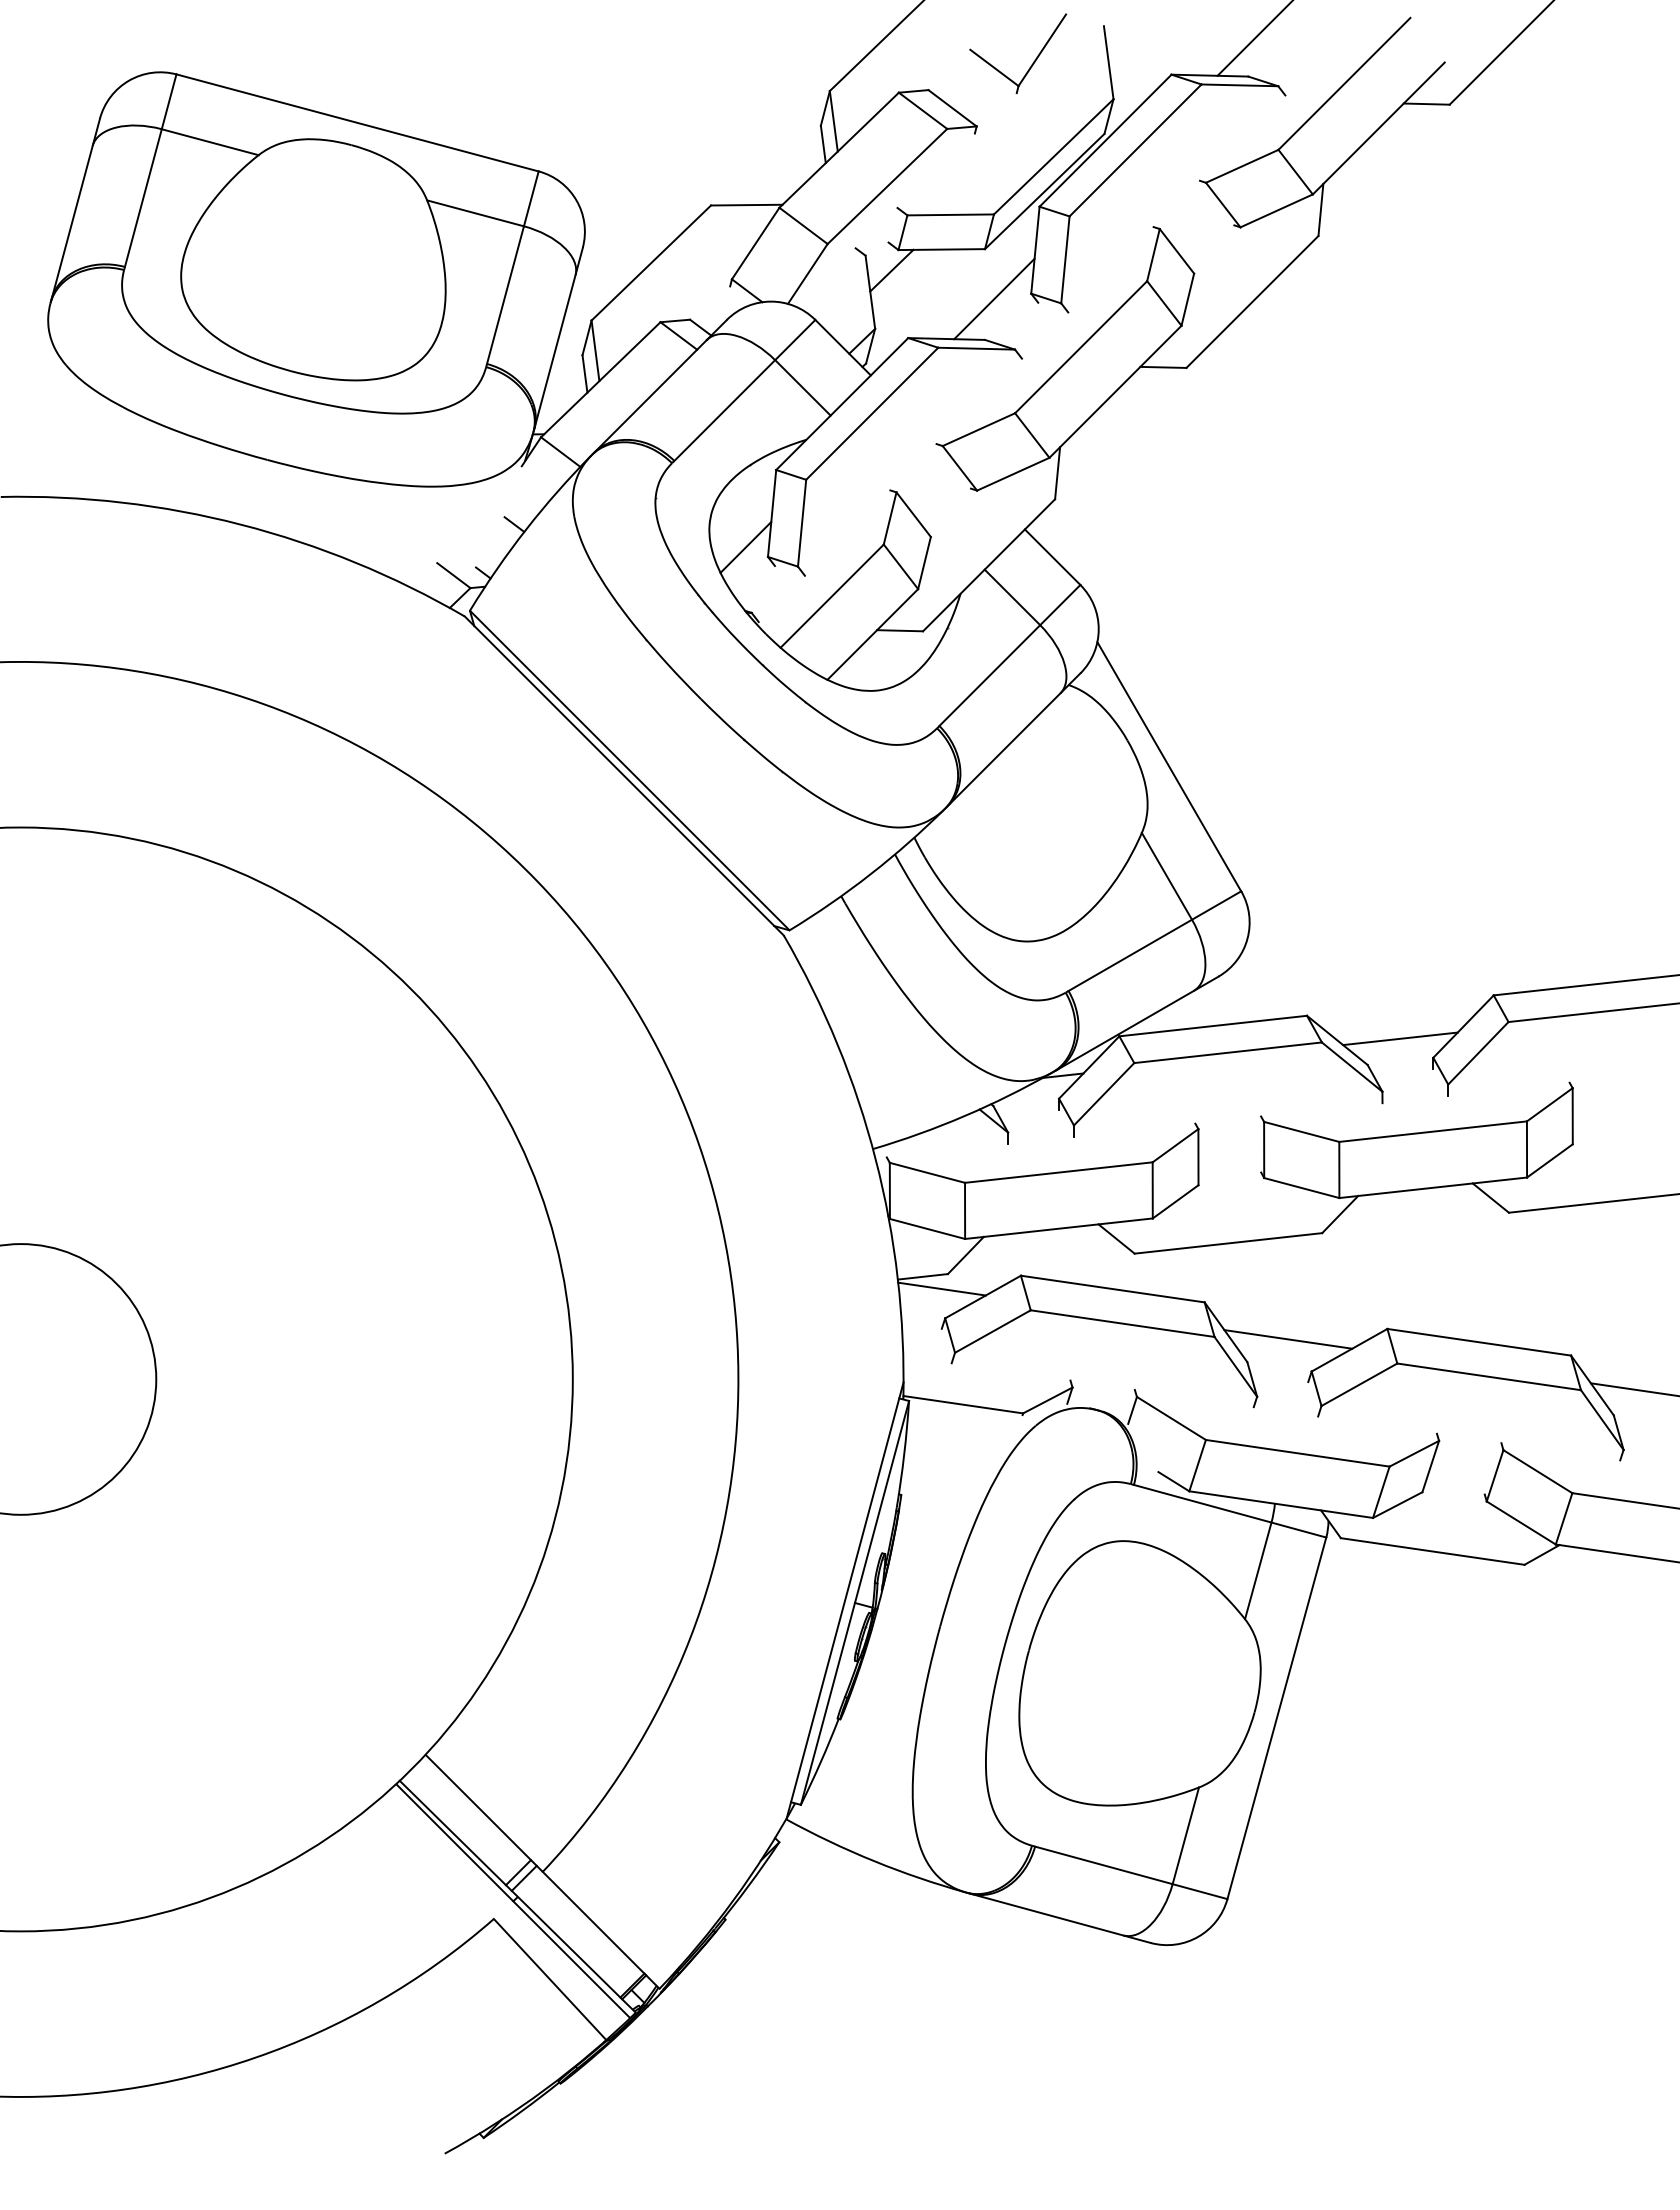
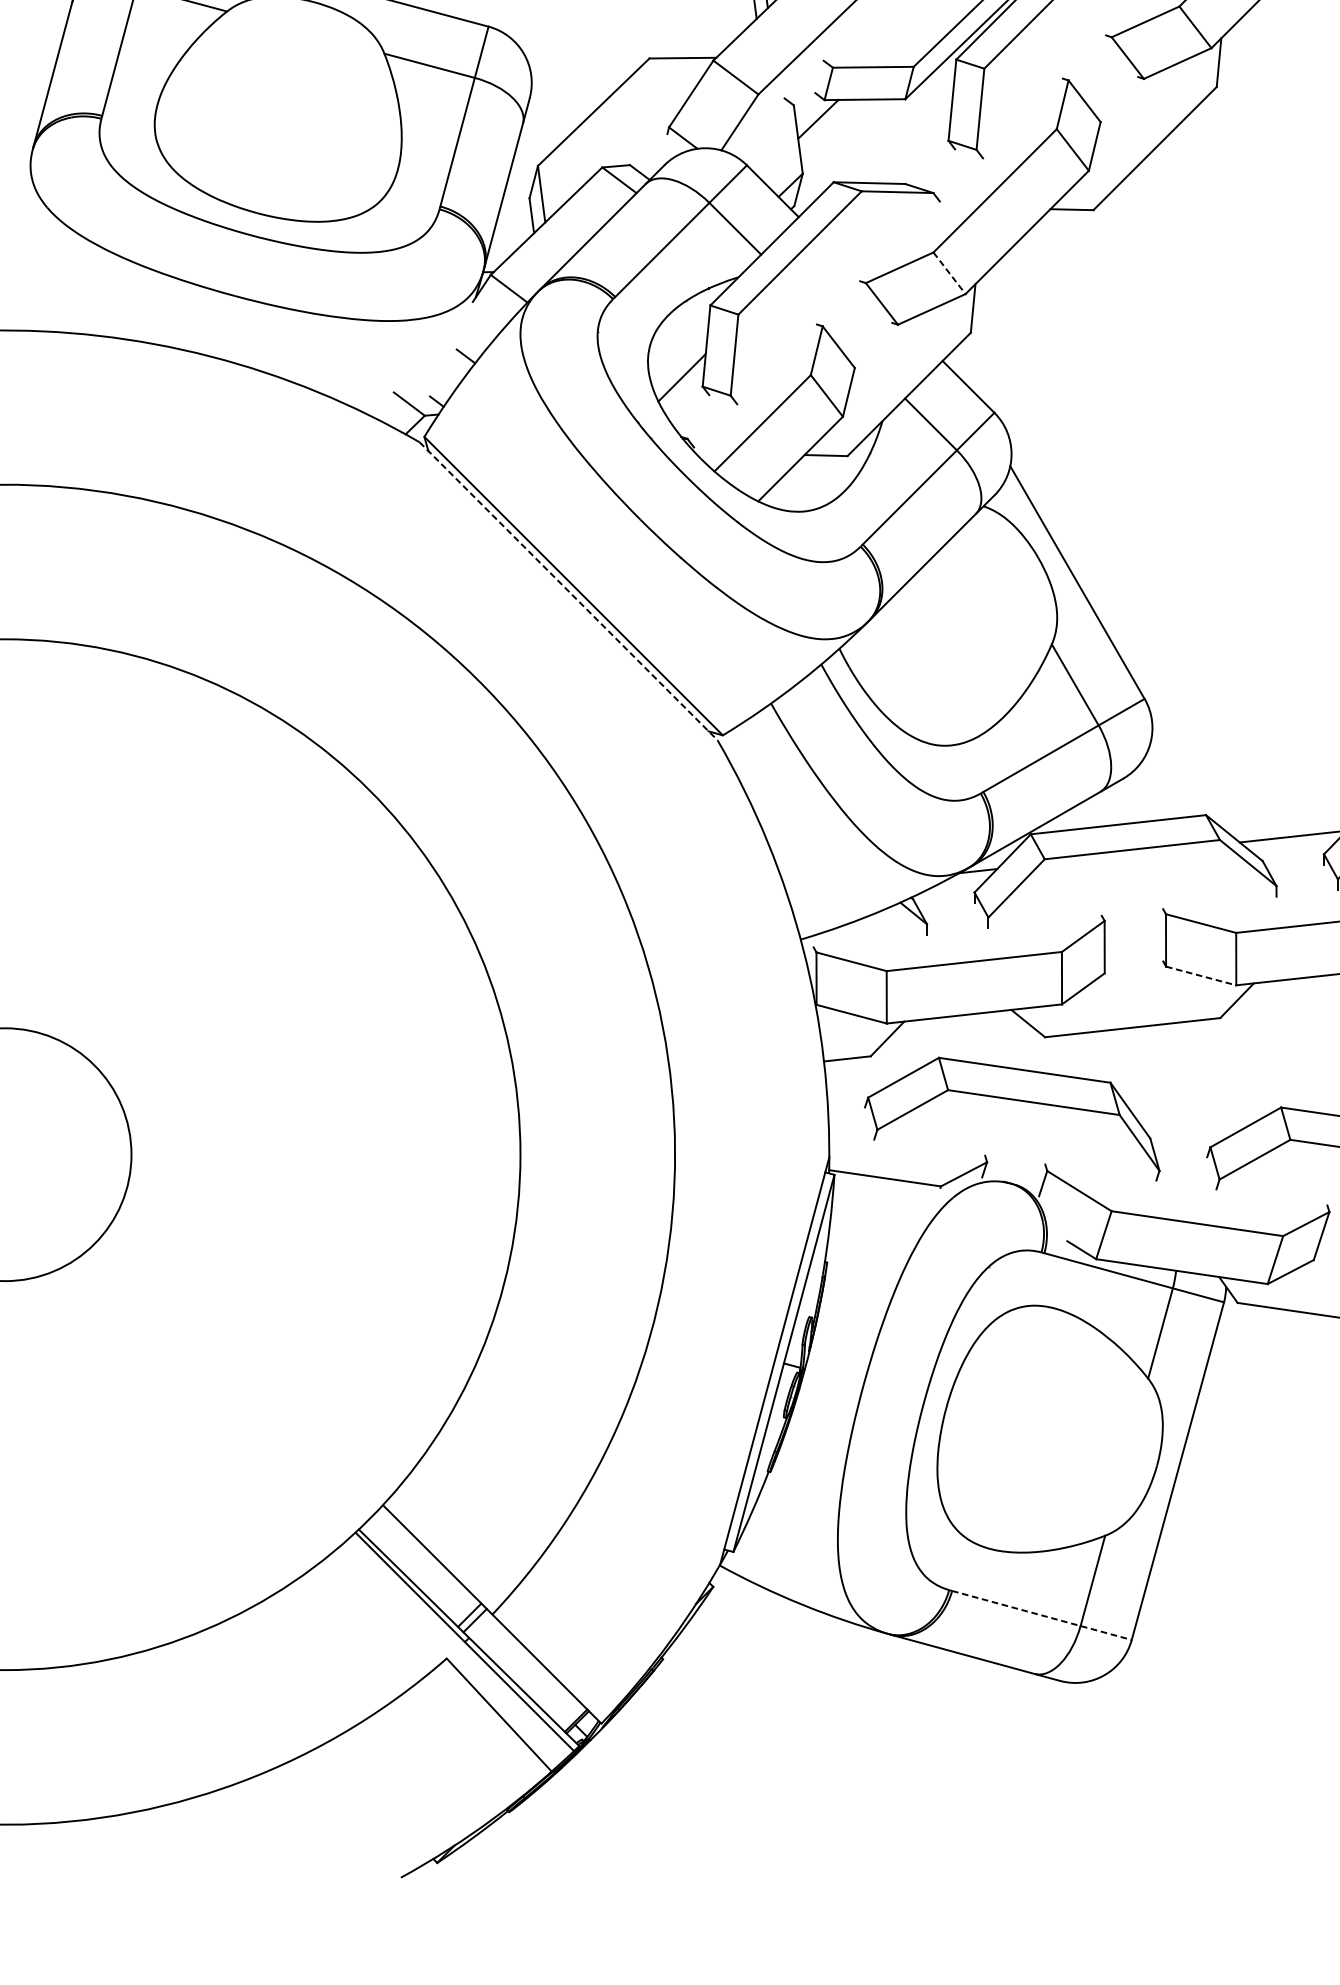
line: (994, 298) -> (914, 145), removed
line: (1032, 435) -> (949, 273), solid -> dashed
line: (624, 776) -> (568, 591), solid -> dashed
line: (1301, 1188) -> (1200, 976), solid -> dashed
line: (941, 1288) -> (864, 1069), removed
line: (1288, 1339) -> (1188, 1117), removed
line: (1131, 1872) -> (1042, 1615), solid -> dashed

